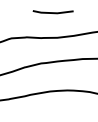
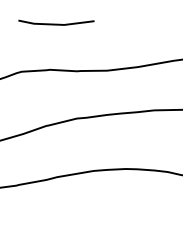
line: (52, 12) -> (55, 23), moved

